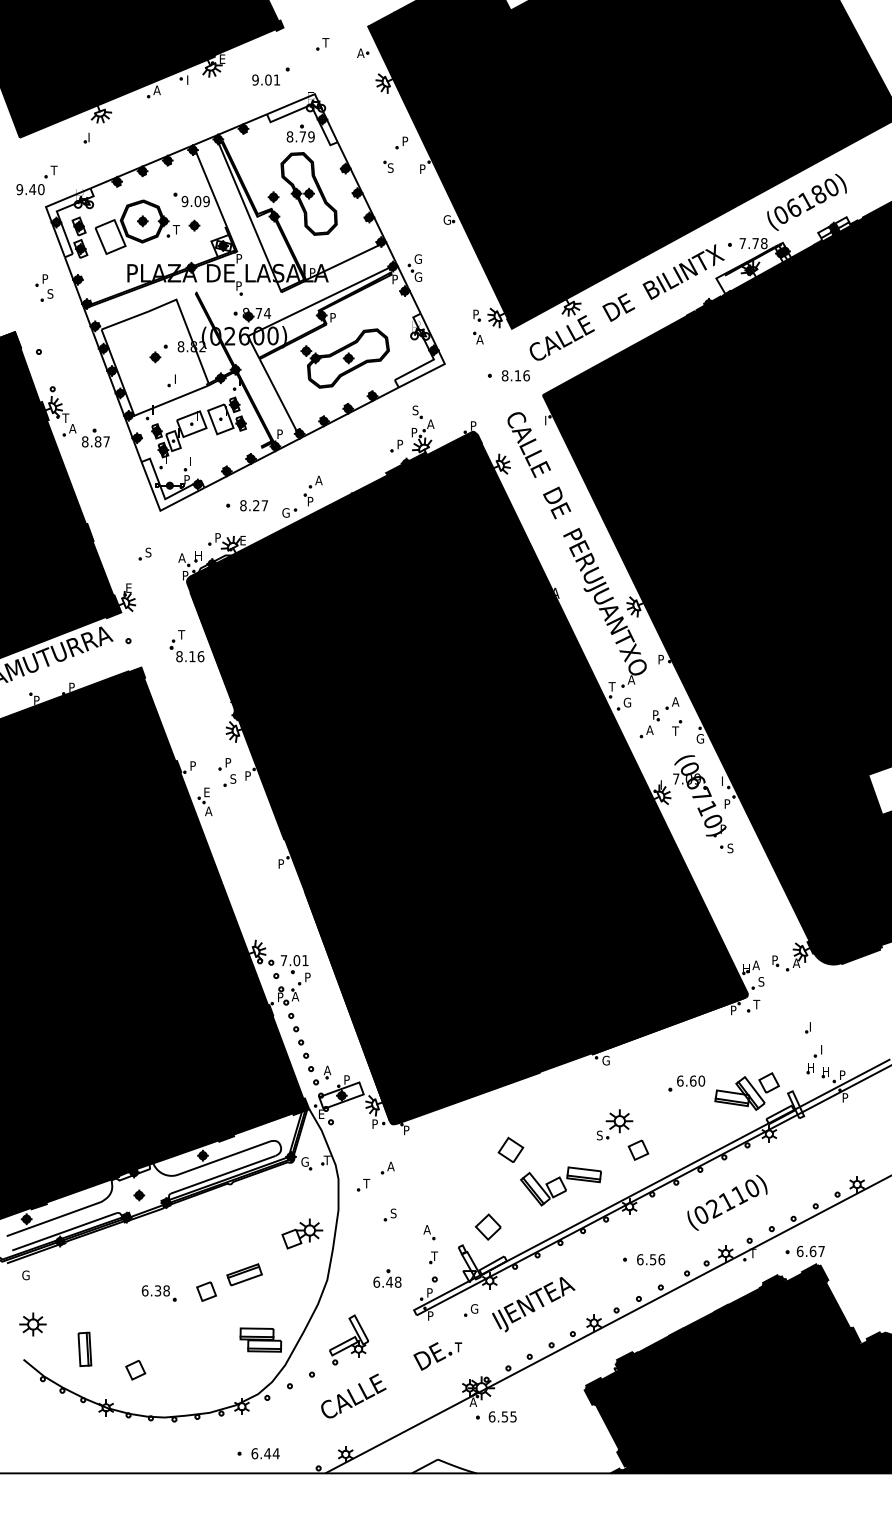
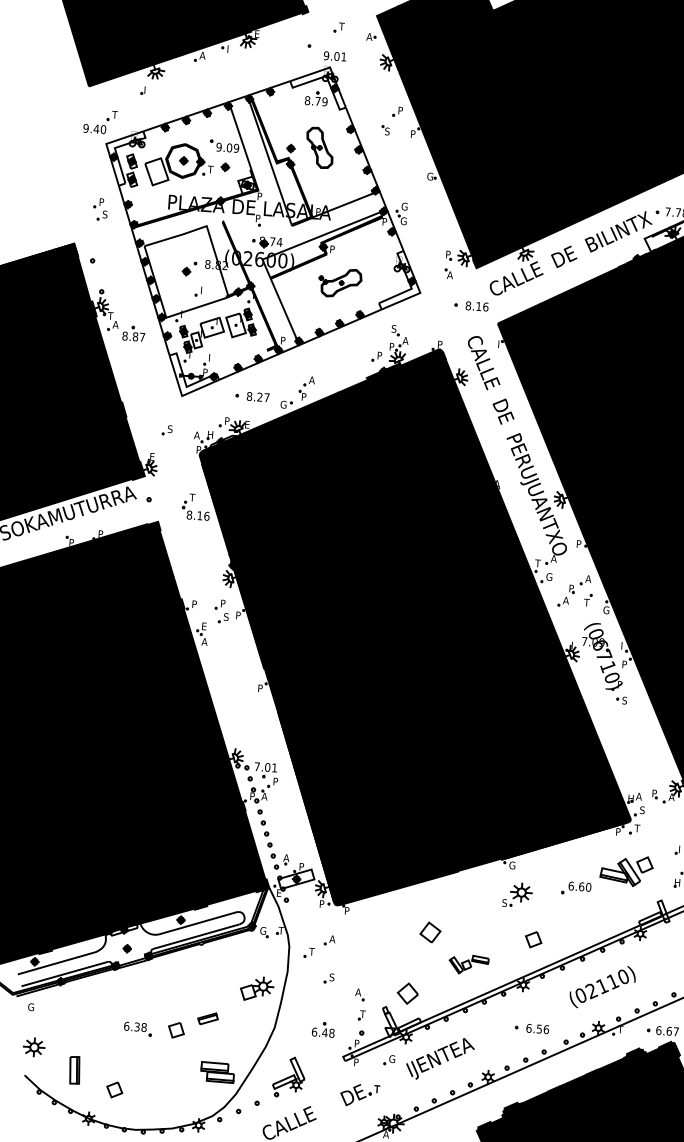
text: (265, 79) -> (334, 55), moved
part: (308, 193) -> (319, 147), size x0.6
part: (344, 358) -> (339, 283), size x0.6
part: (746, 1091) -> (626, 870), moved
part: (615, 1124) -> (518, 895), moved
part: (560, 1186) -> (468, 964), size x0.6
part: (244, 1274) -> (208, 1018), size x0.7

